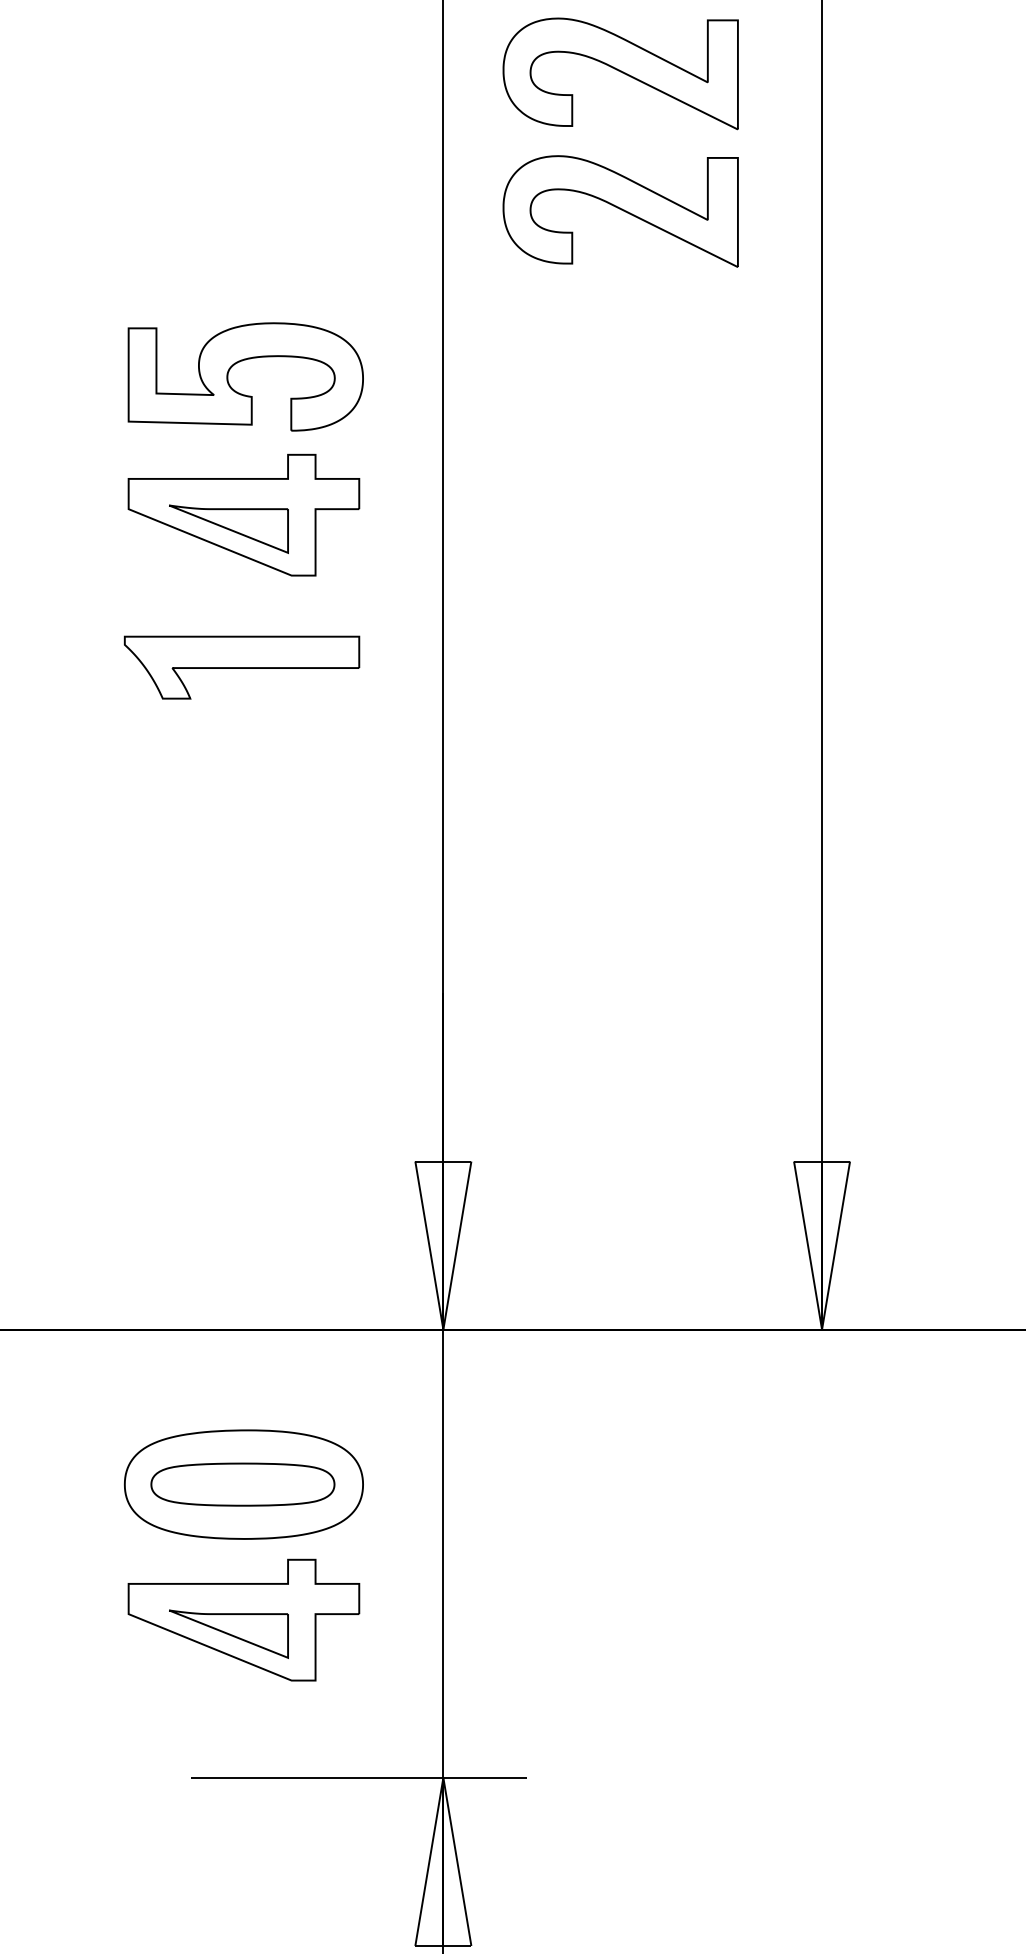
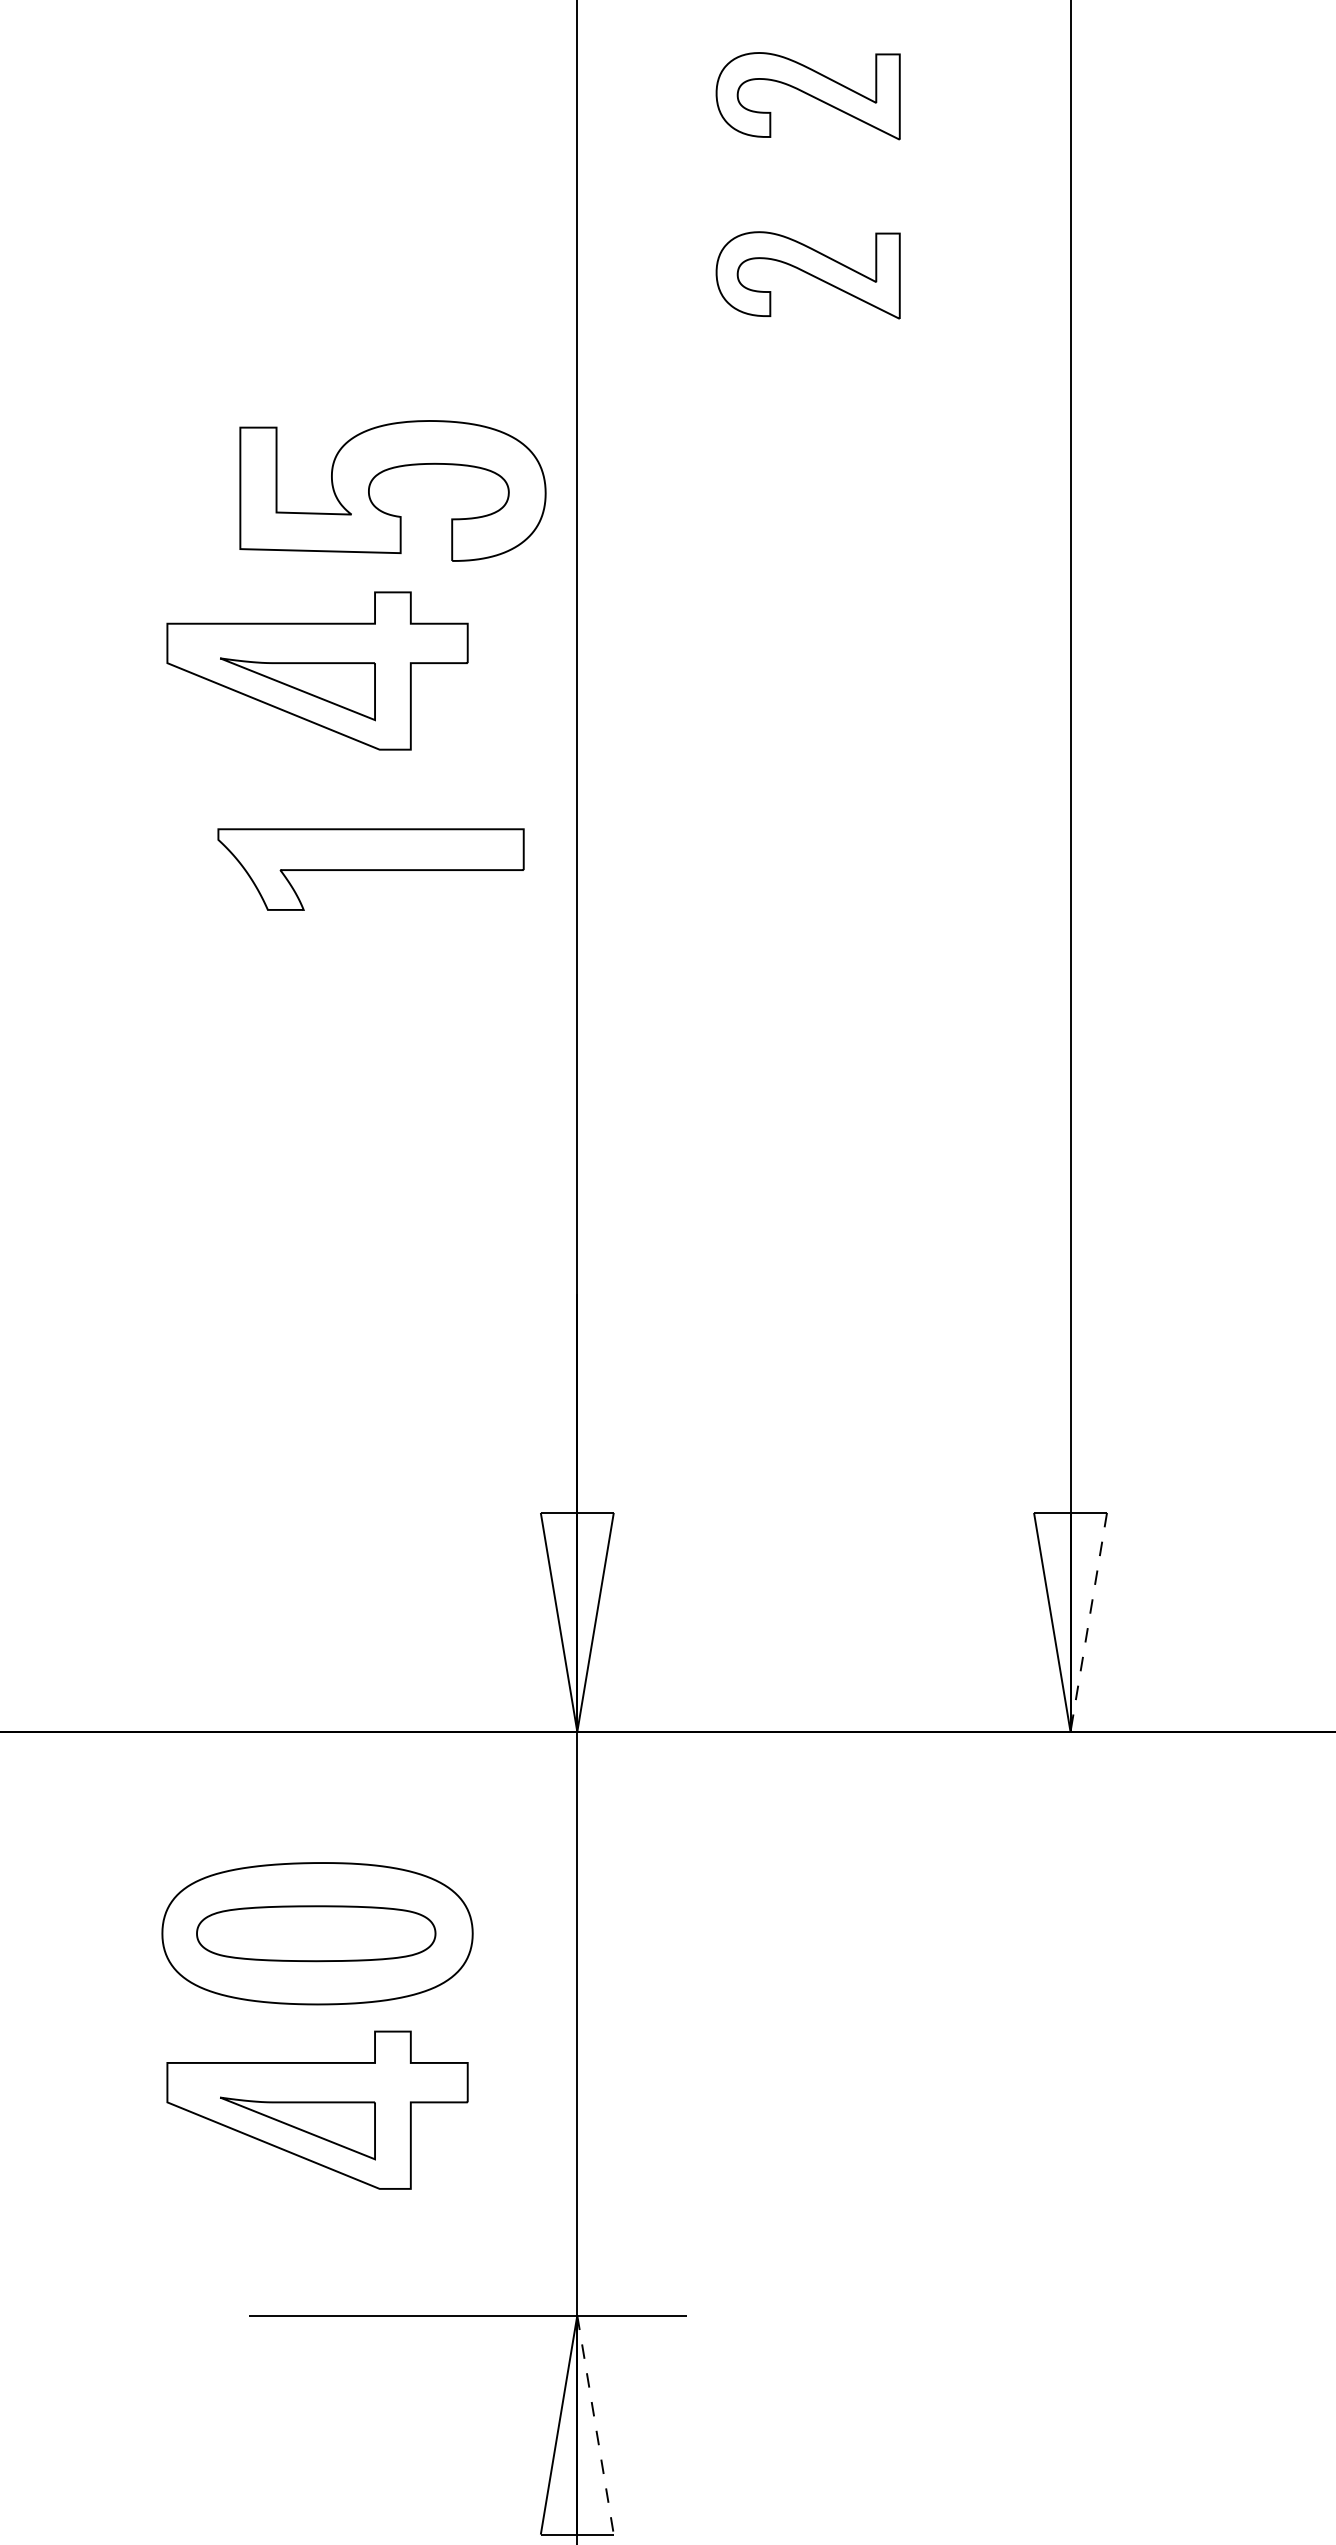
part: (620, 73) -> (808, 95), size x0.6
part: (620, 211) -> (808, 275), size x0.6
part: (239, 362) -> (384, 472), moved
part: (241, 667) -> (370, 869), moved
line: (835, 1246) -> (1088, 1623), solid -> dashed
line: (457, 1862) -> (595, 2425), solid -> dashed

